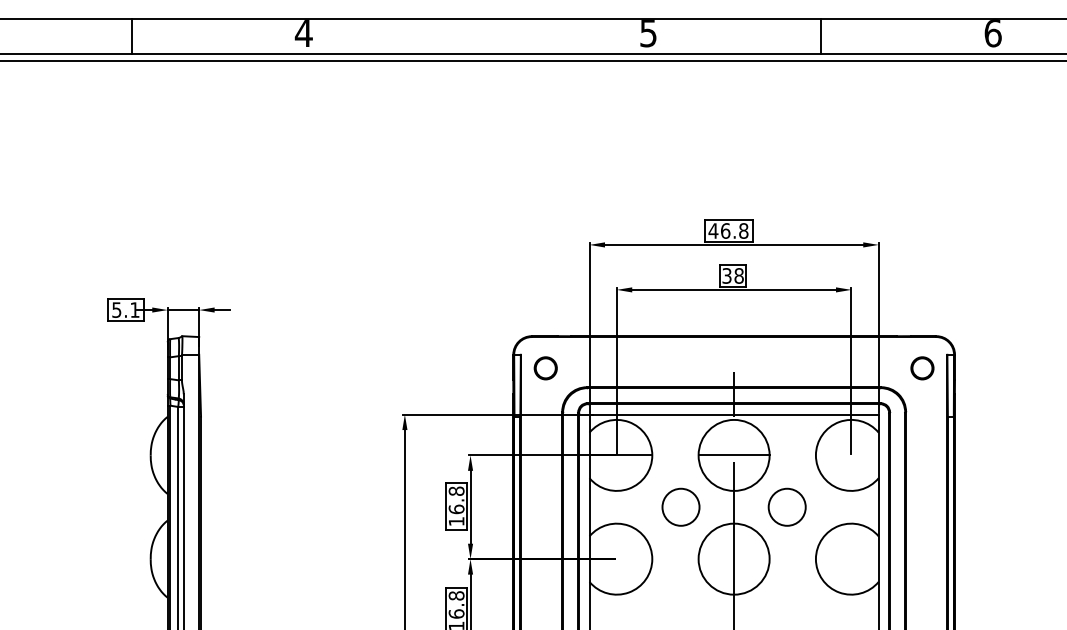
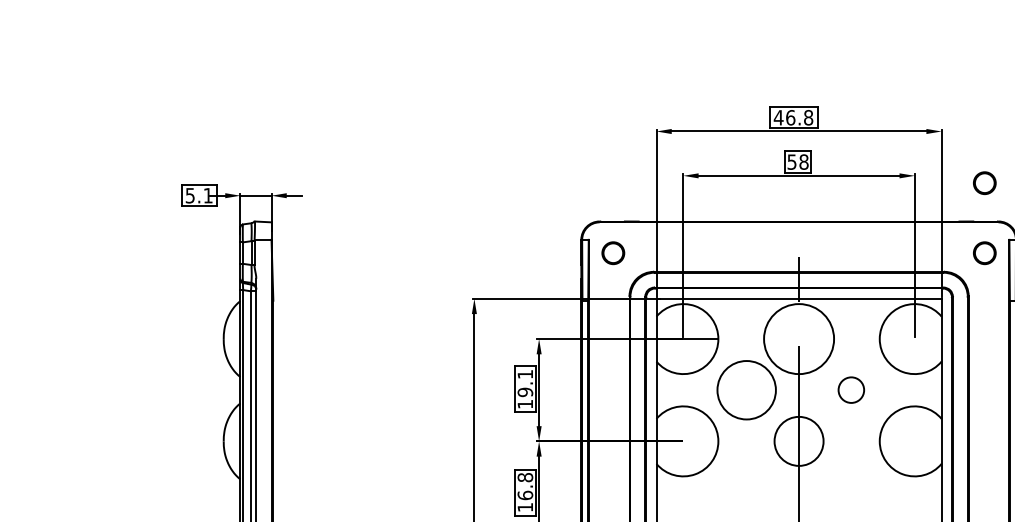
text: (726, 275) -> (791, 161), 38 -> 58
circle: (922, 297) -> (984, 183), added
line: (733, 455) -> (798, 339), removed
text: (456, 500) -> (525, 383), 16.8 -> 19.1
circle: (680, 506) -> (746, 389), size x1.6
circle: (786, 506) -> (850, 389), size x0.7
circle: (733, 558) -> (798, 440), size x0.7

